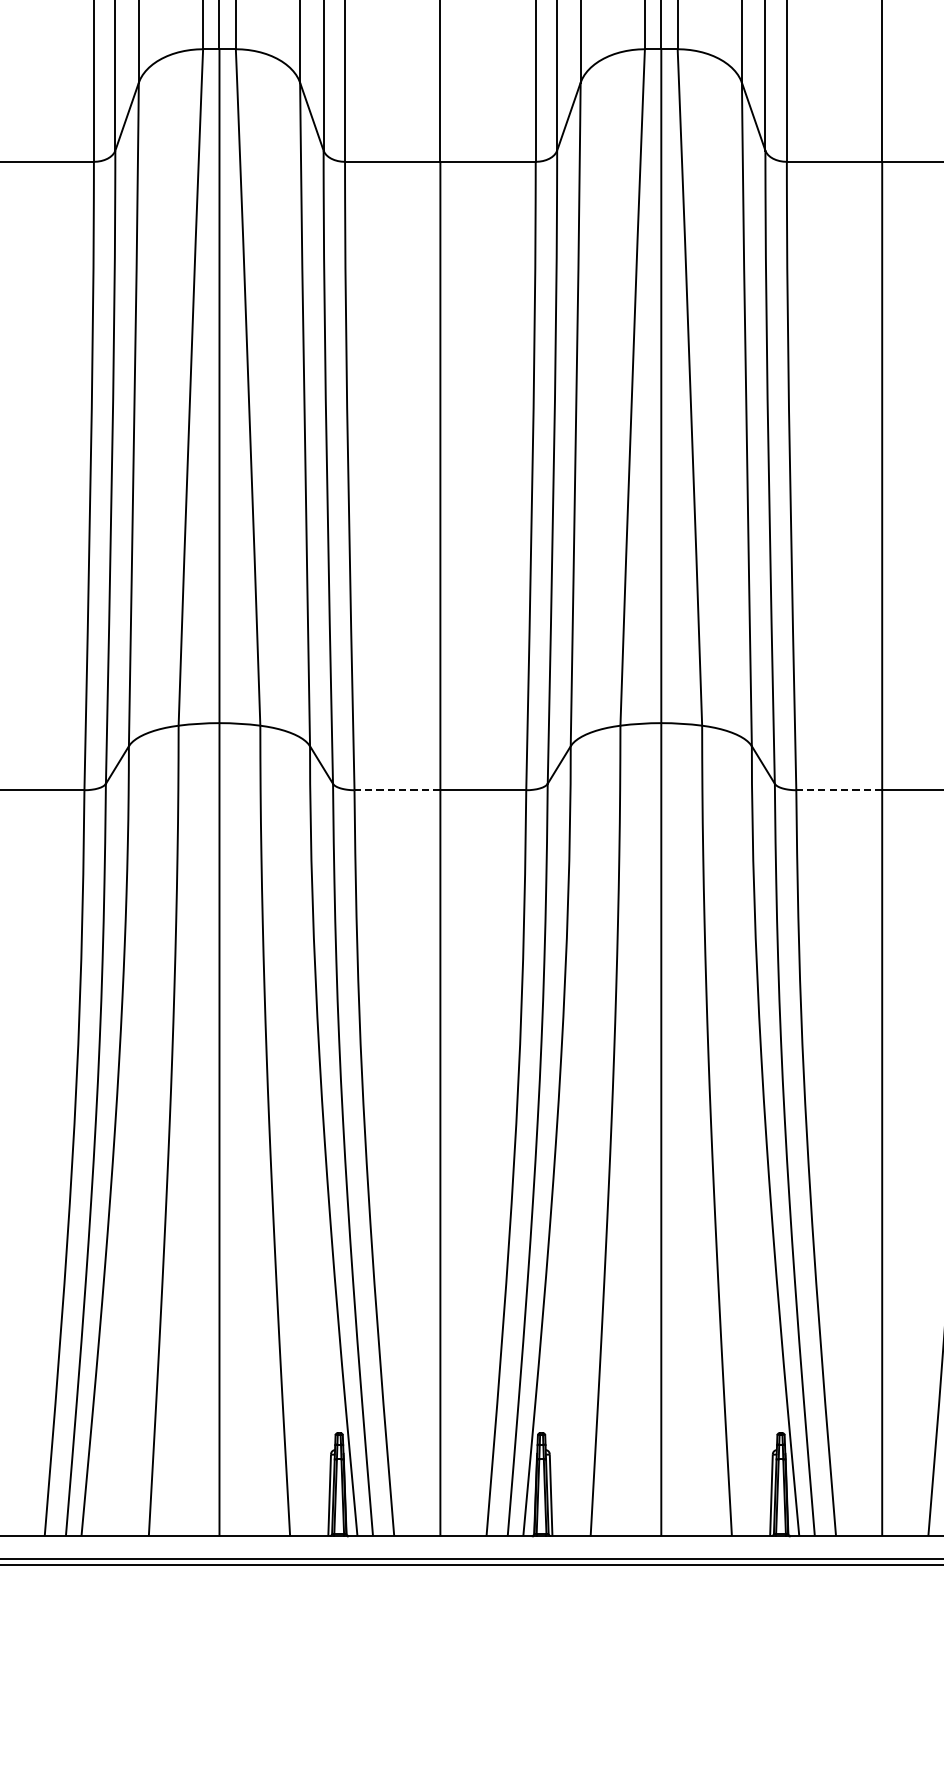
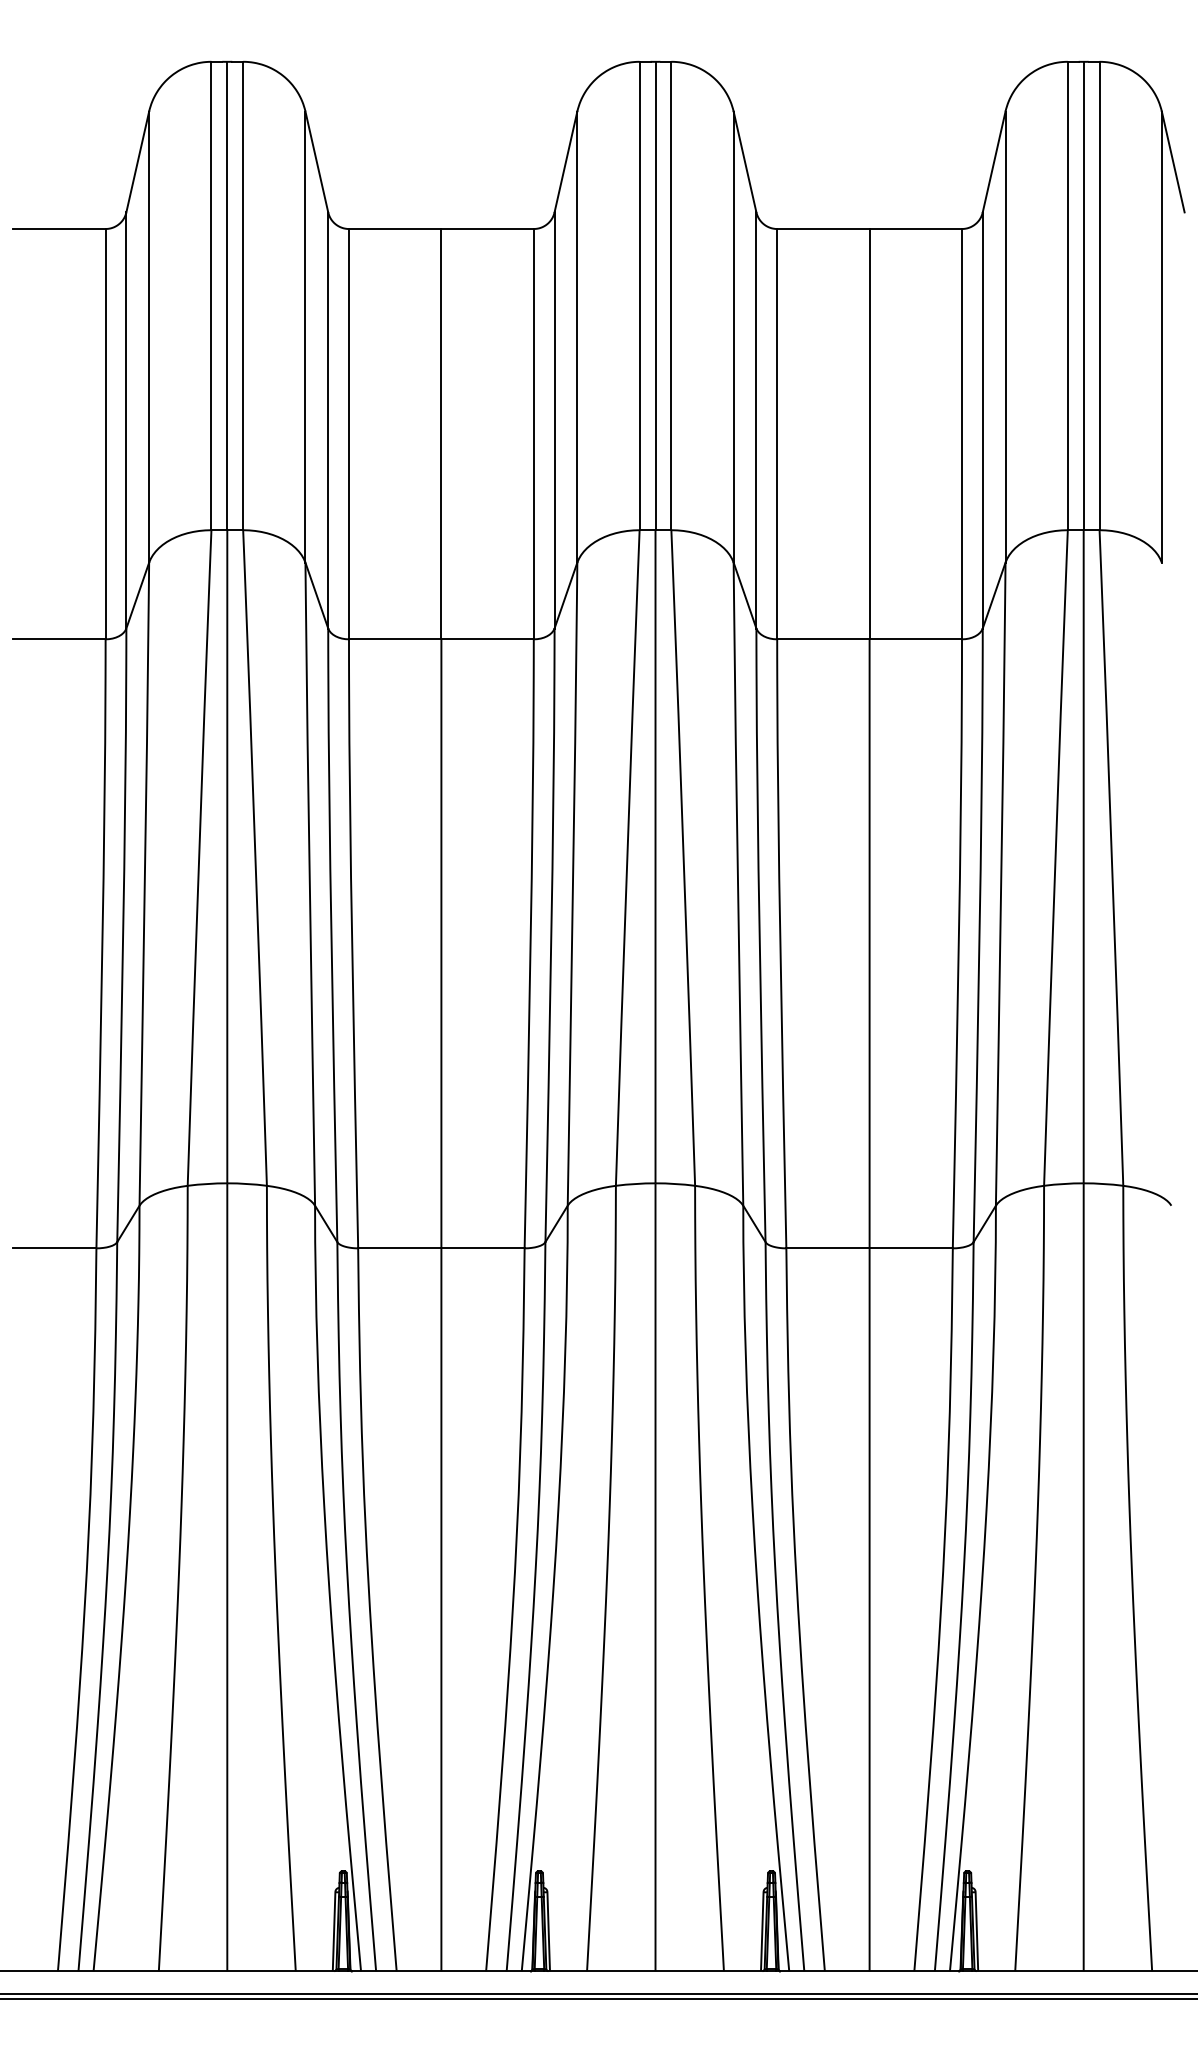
line: (397, 790) -> (399, 1248), dashed -> solid
line: (838, 790) -> (827, 1248), dashed -> solid

